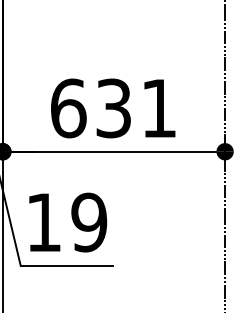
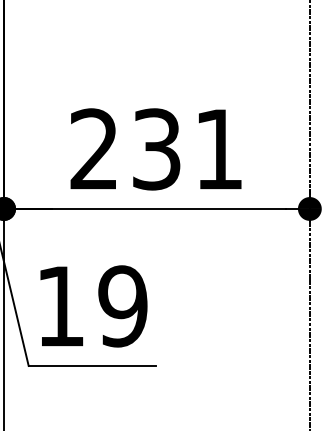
text: (68, 108) -> (94, 149), 631 -> 231

